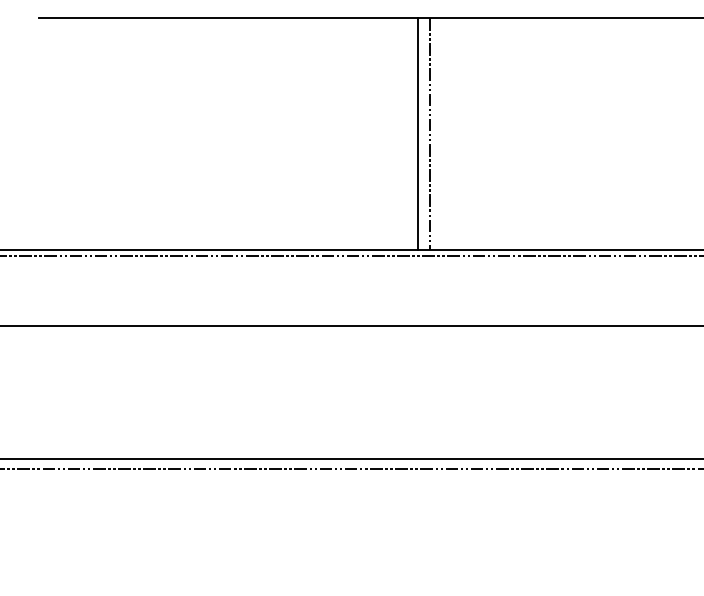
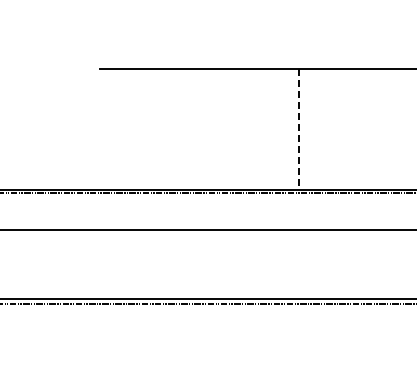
line: (417, 134) -> (298, 129), solid -> dashed
line: (431, 134) -> (305, 129), removed

